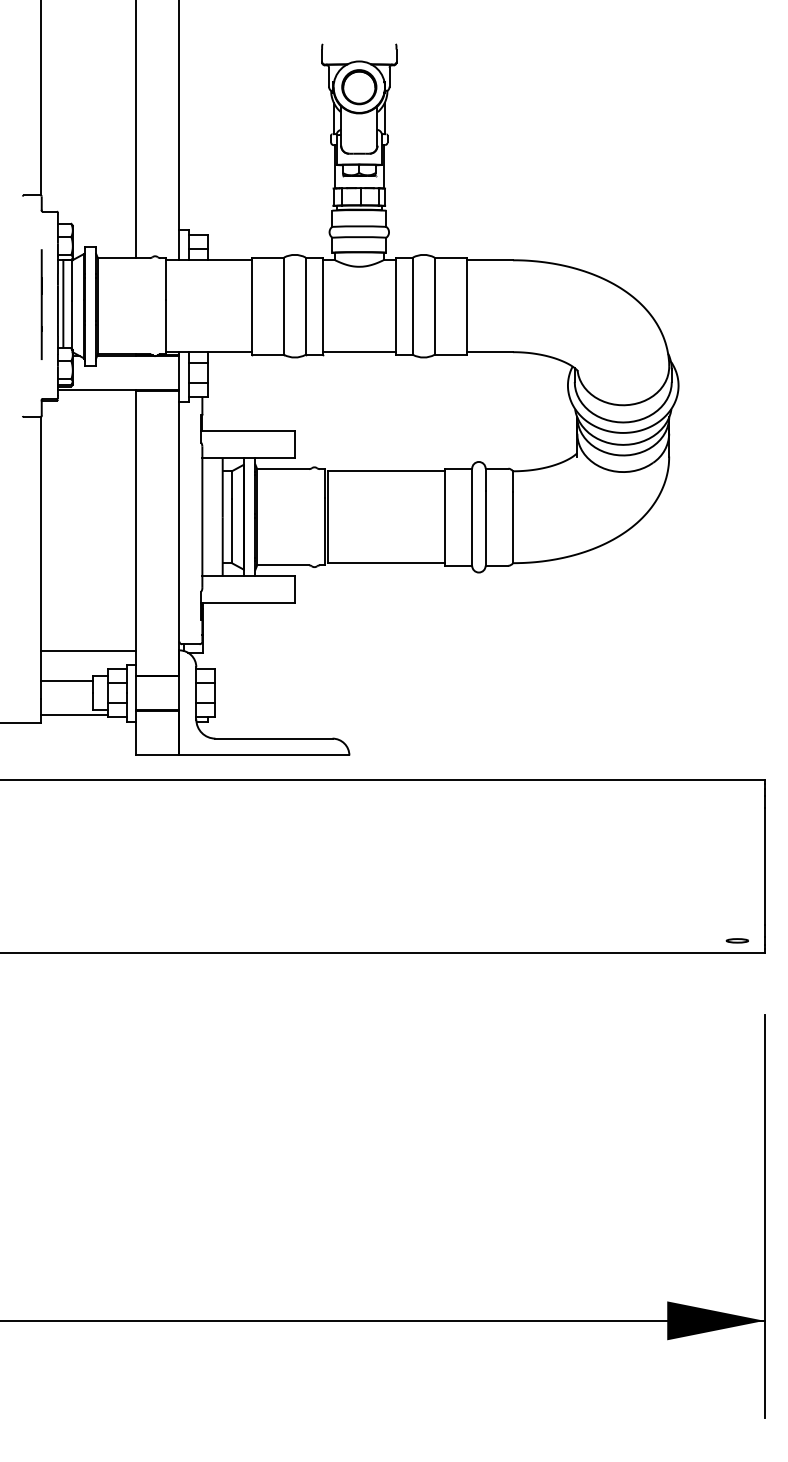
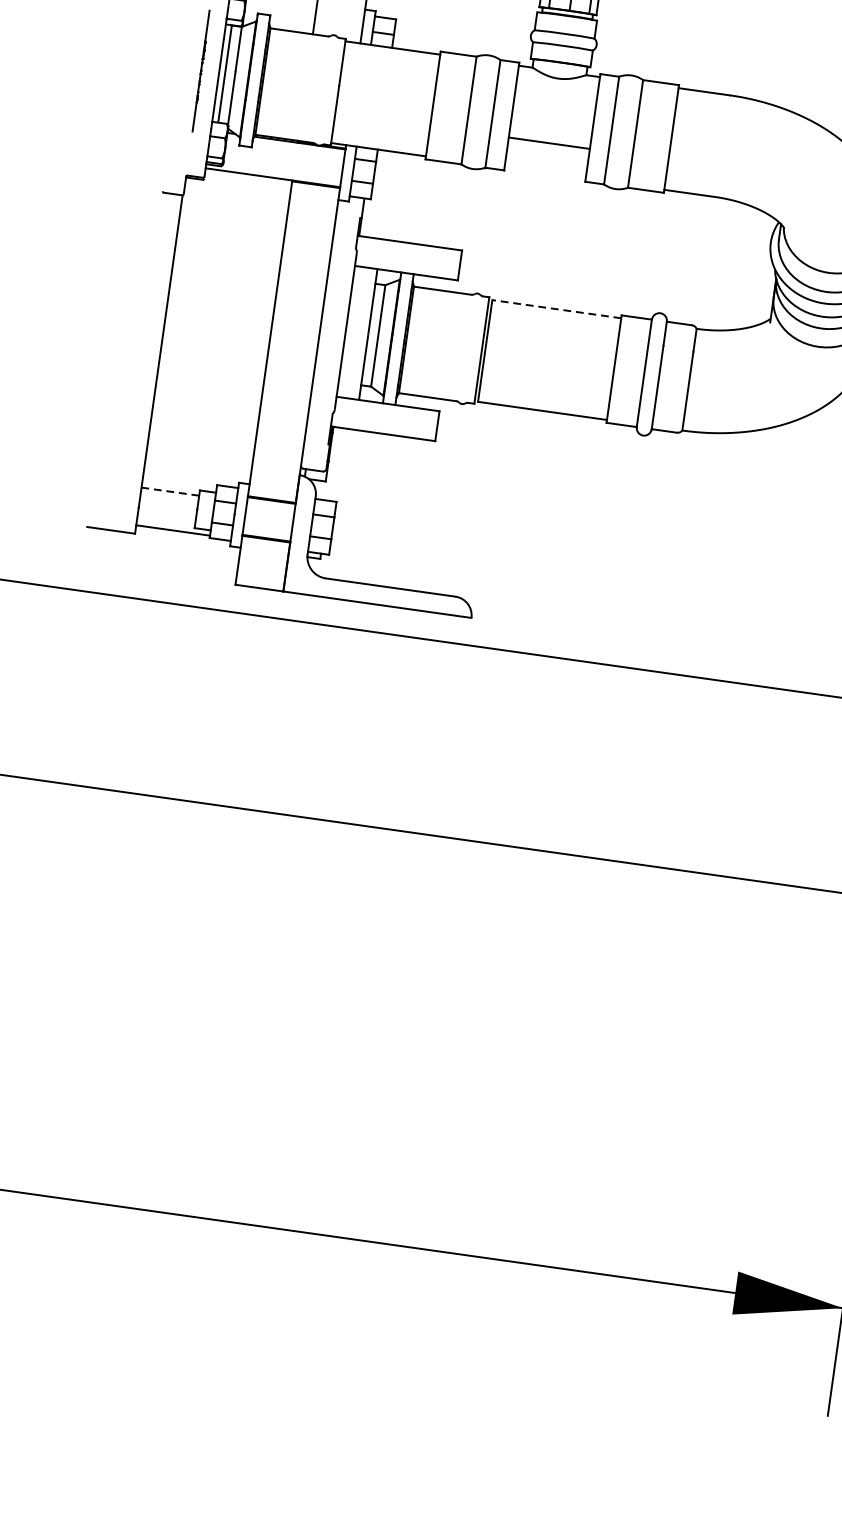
line: (358, 352) -> (548, 143), moved
line: (386, 471) -> (556, 309), solid -> dashed
line: (88, 651) -> (198, 462), removed
line: (66, 681) -> (169, 492), solid -> dashed

